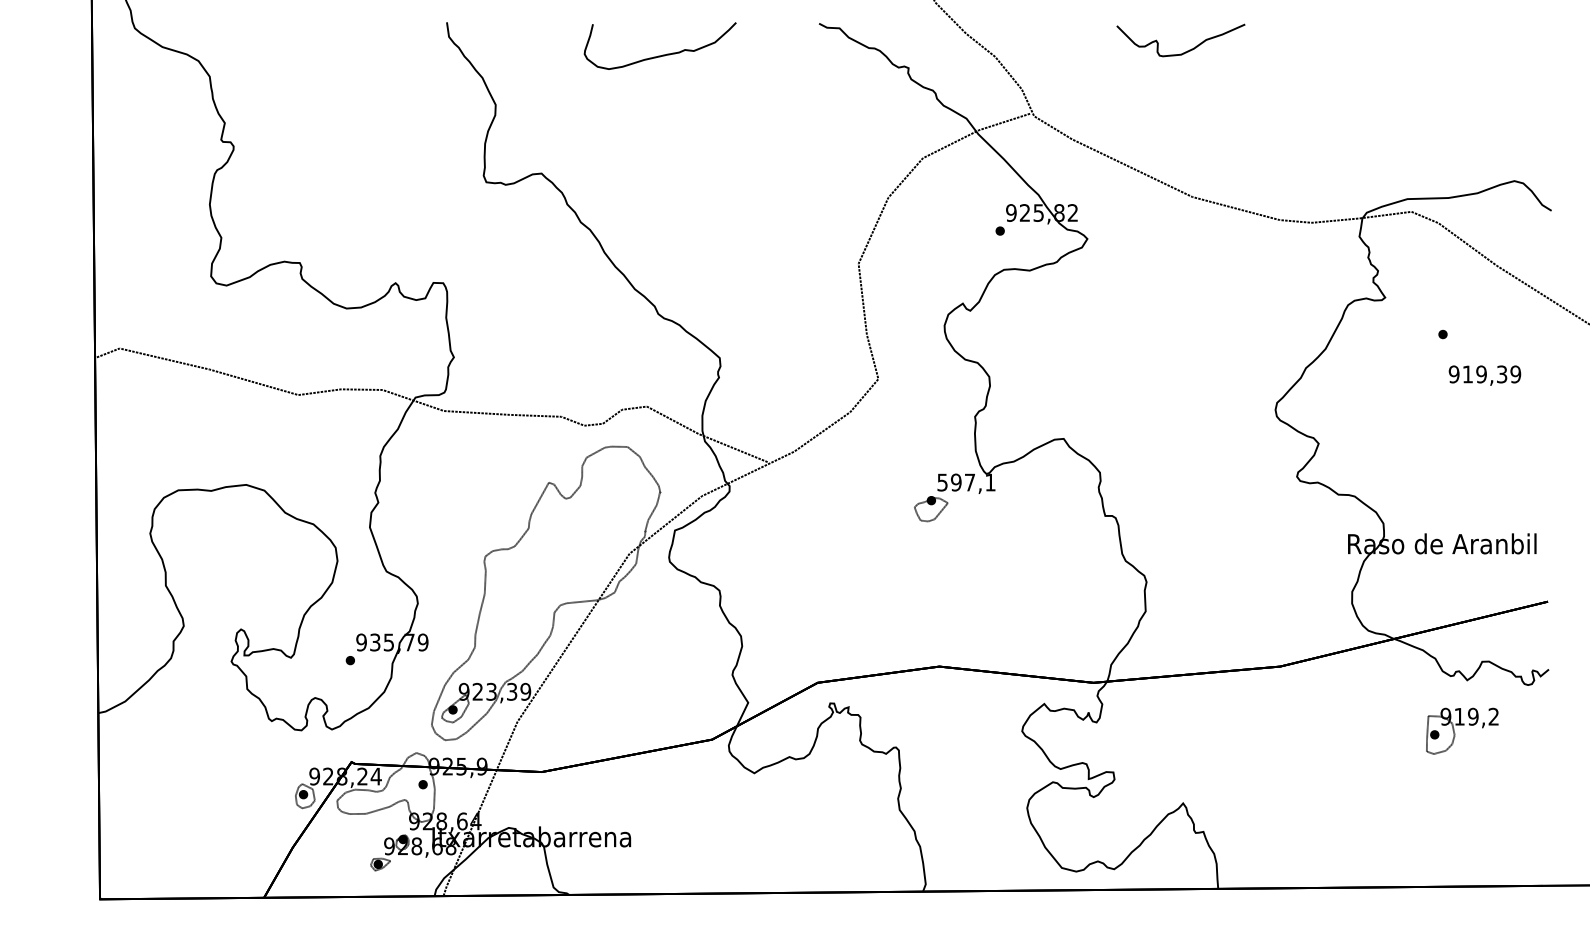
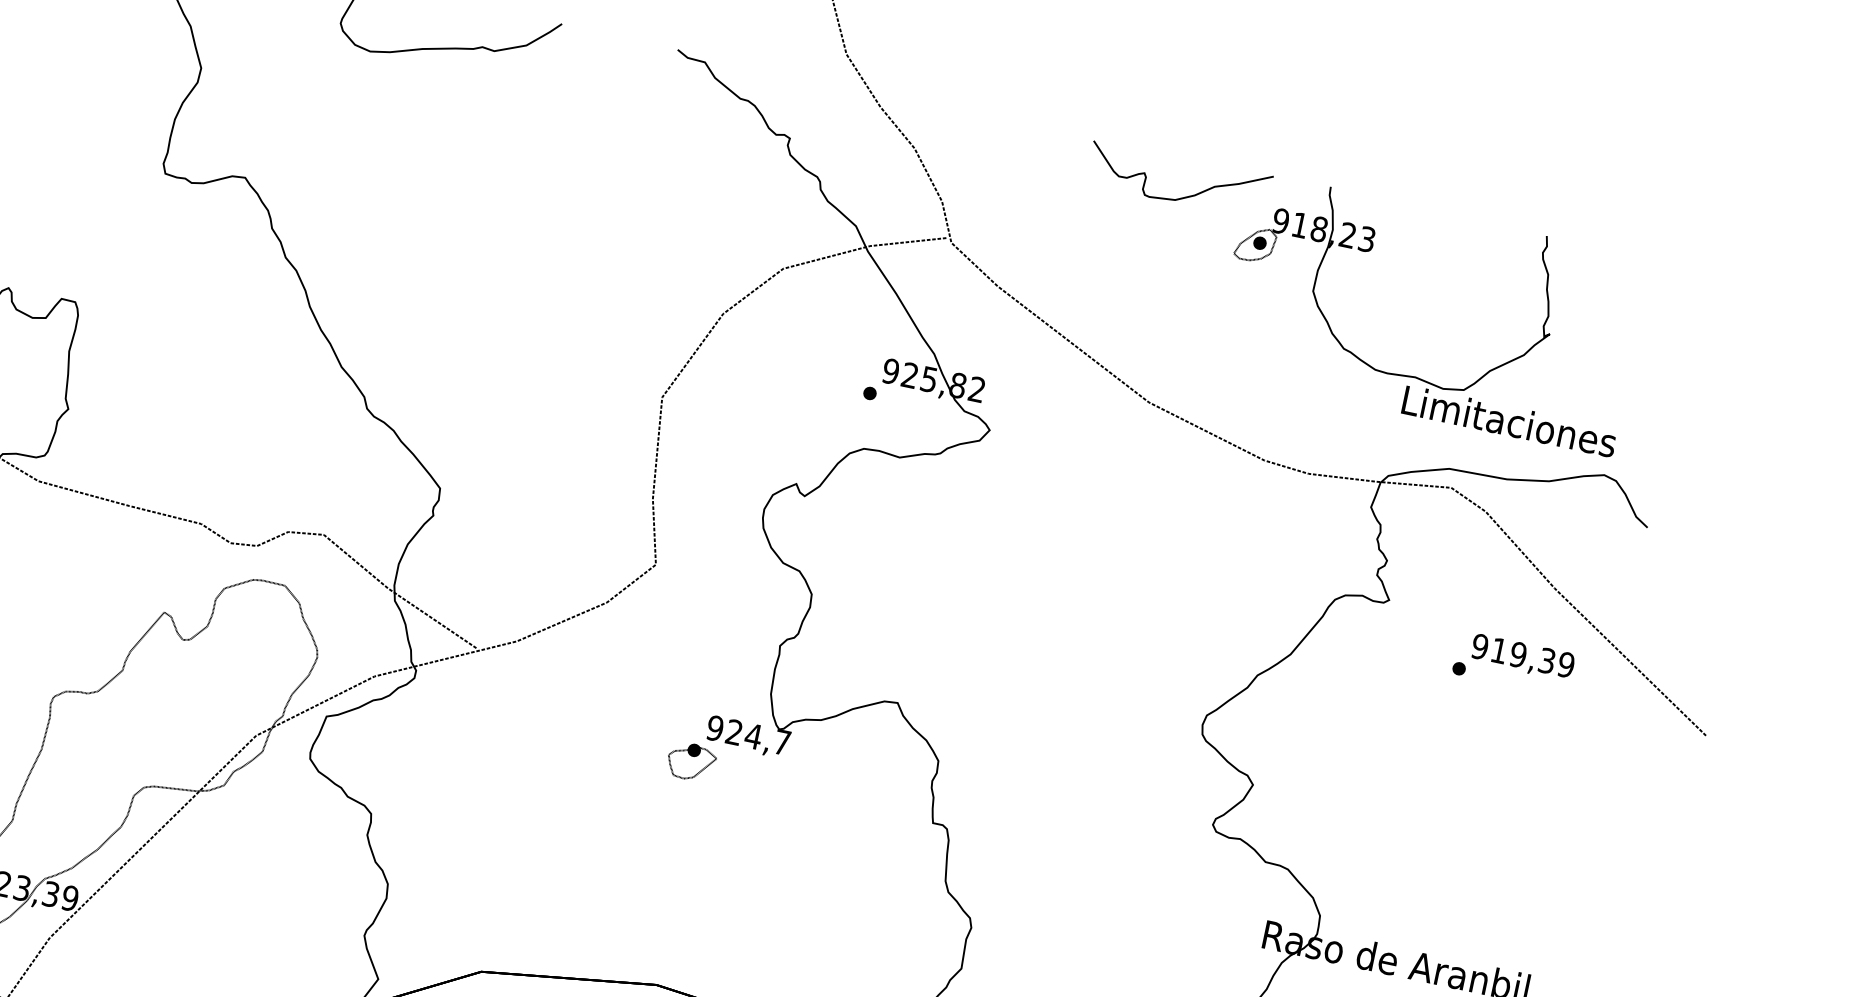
part: (1372, 140) -> (1417, 376), added
text: (1484, 375) -> (1522, 657), moved
text: (966, 482) -> (748, 735), 597,1 -> 924,7

